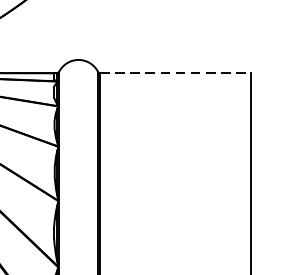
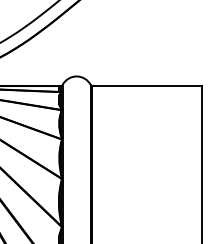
line: (174, 73) -> (146, 86), dashed -> solid

